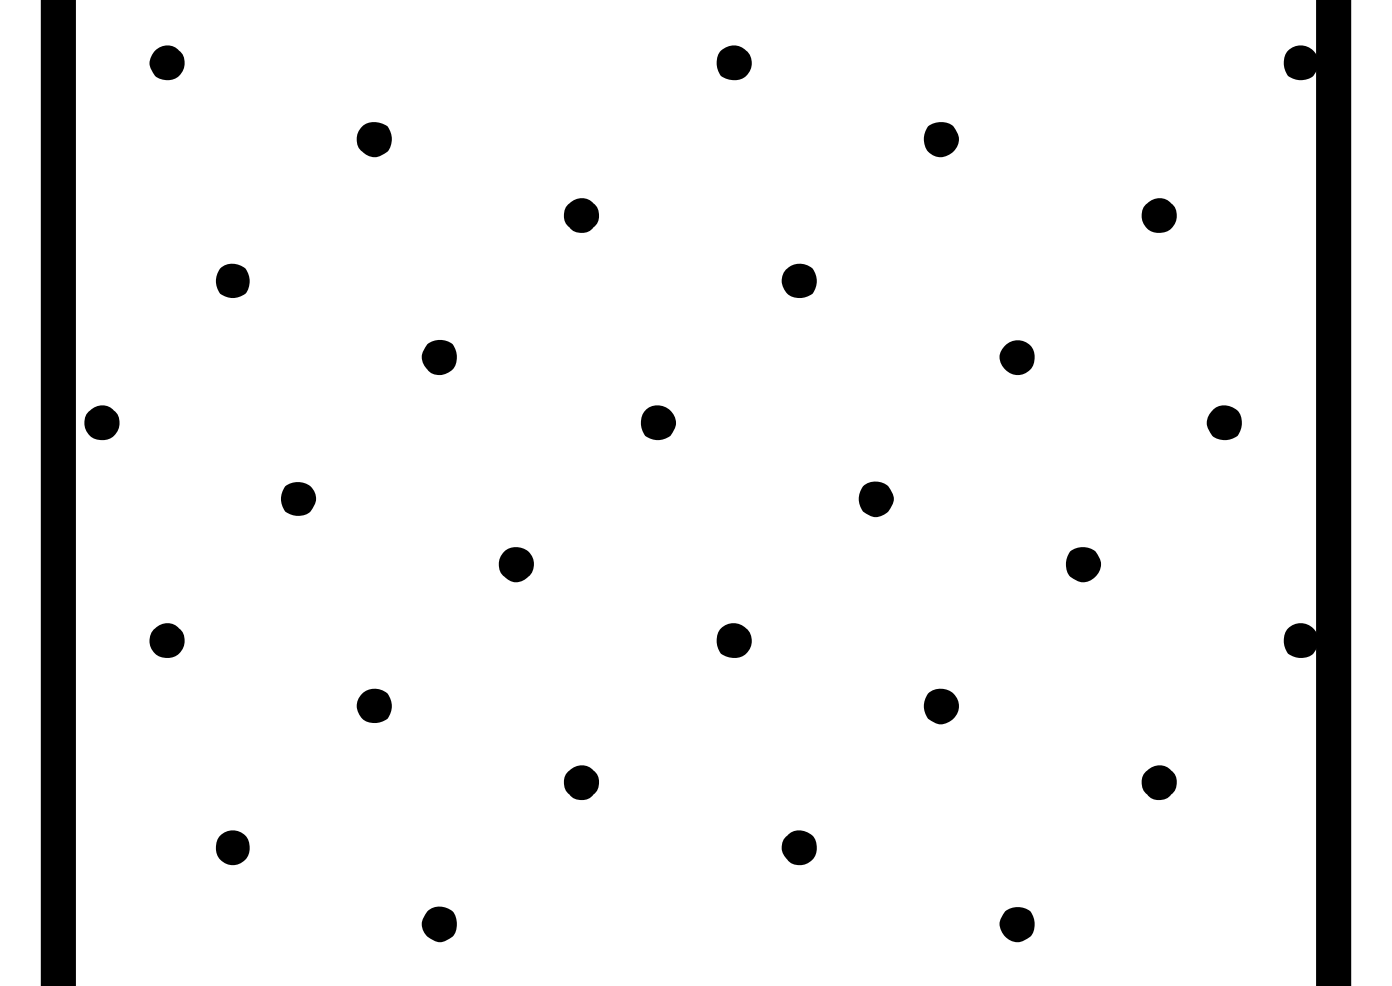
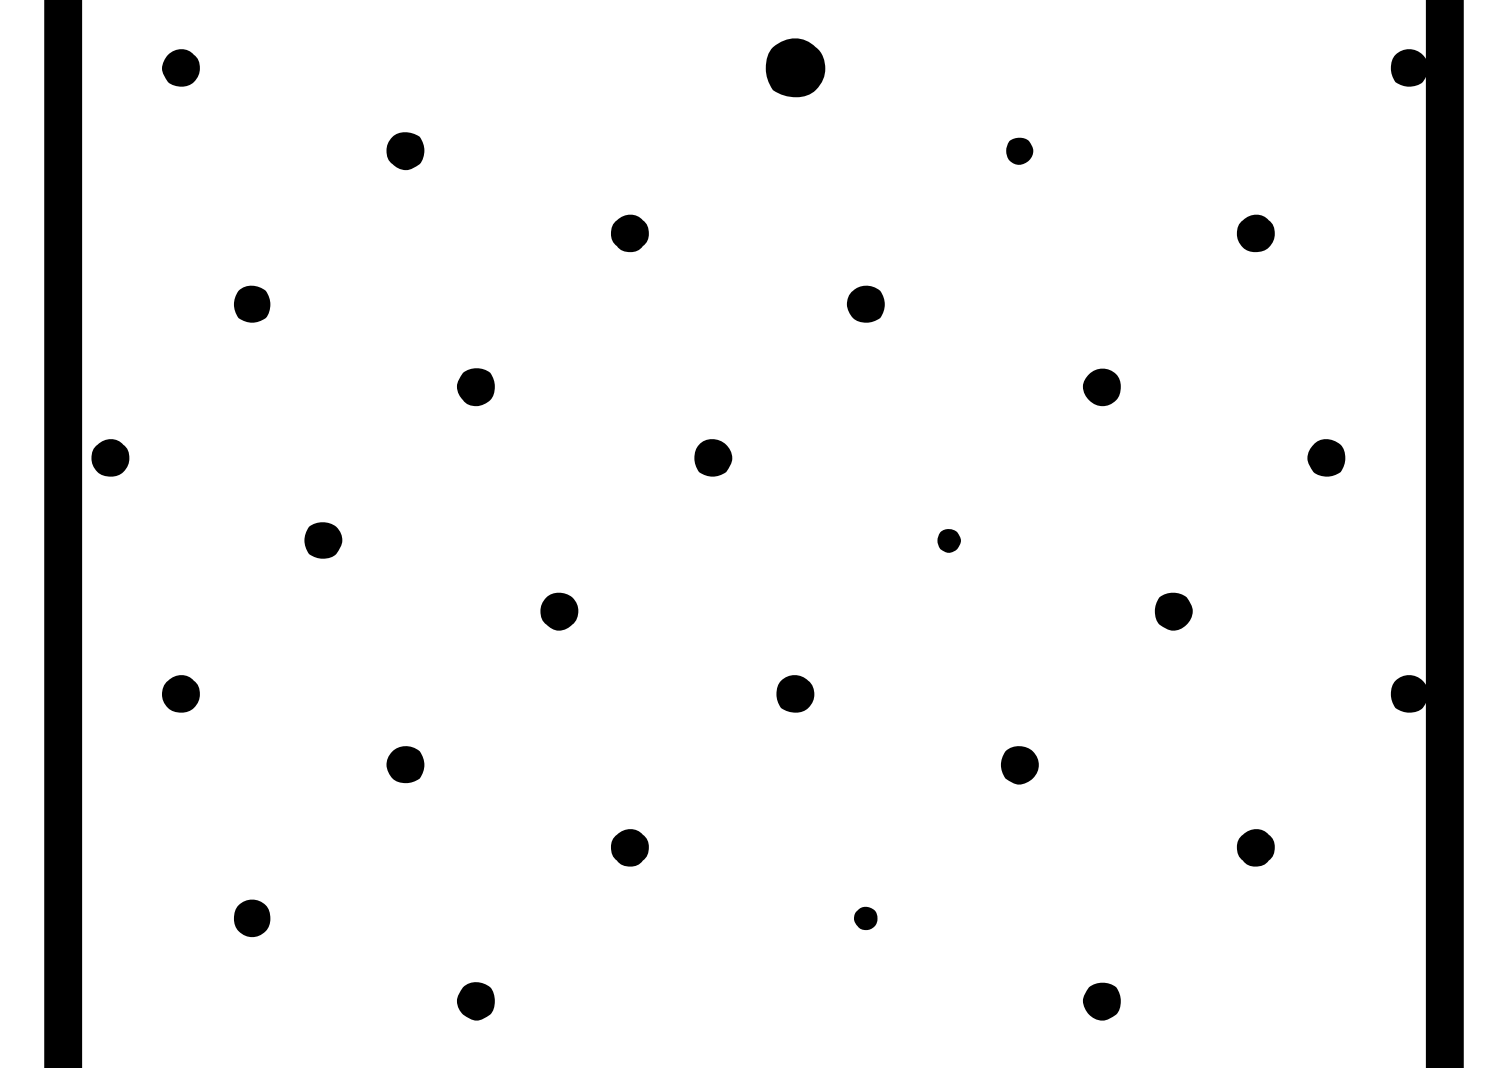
part: (733, 62) -> (794, 67), size x1.6
part: (940, 139) -> (1018, 151), size x0.7
part: (875, 499) -> (948, 541), size x0.6
part: (798, 847) -> (865, 918), size x0.6

